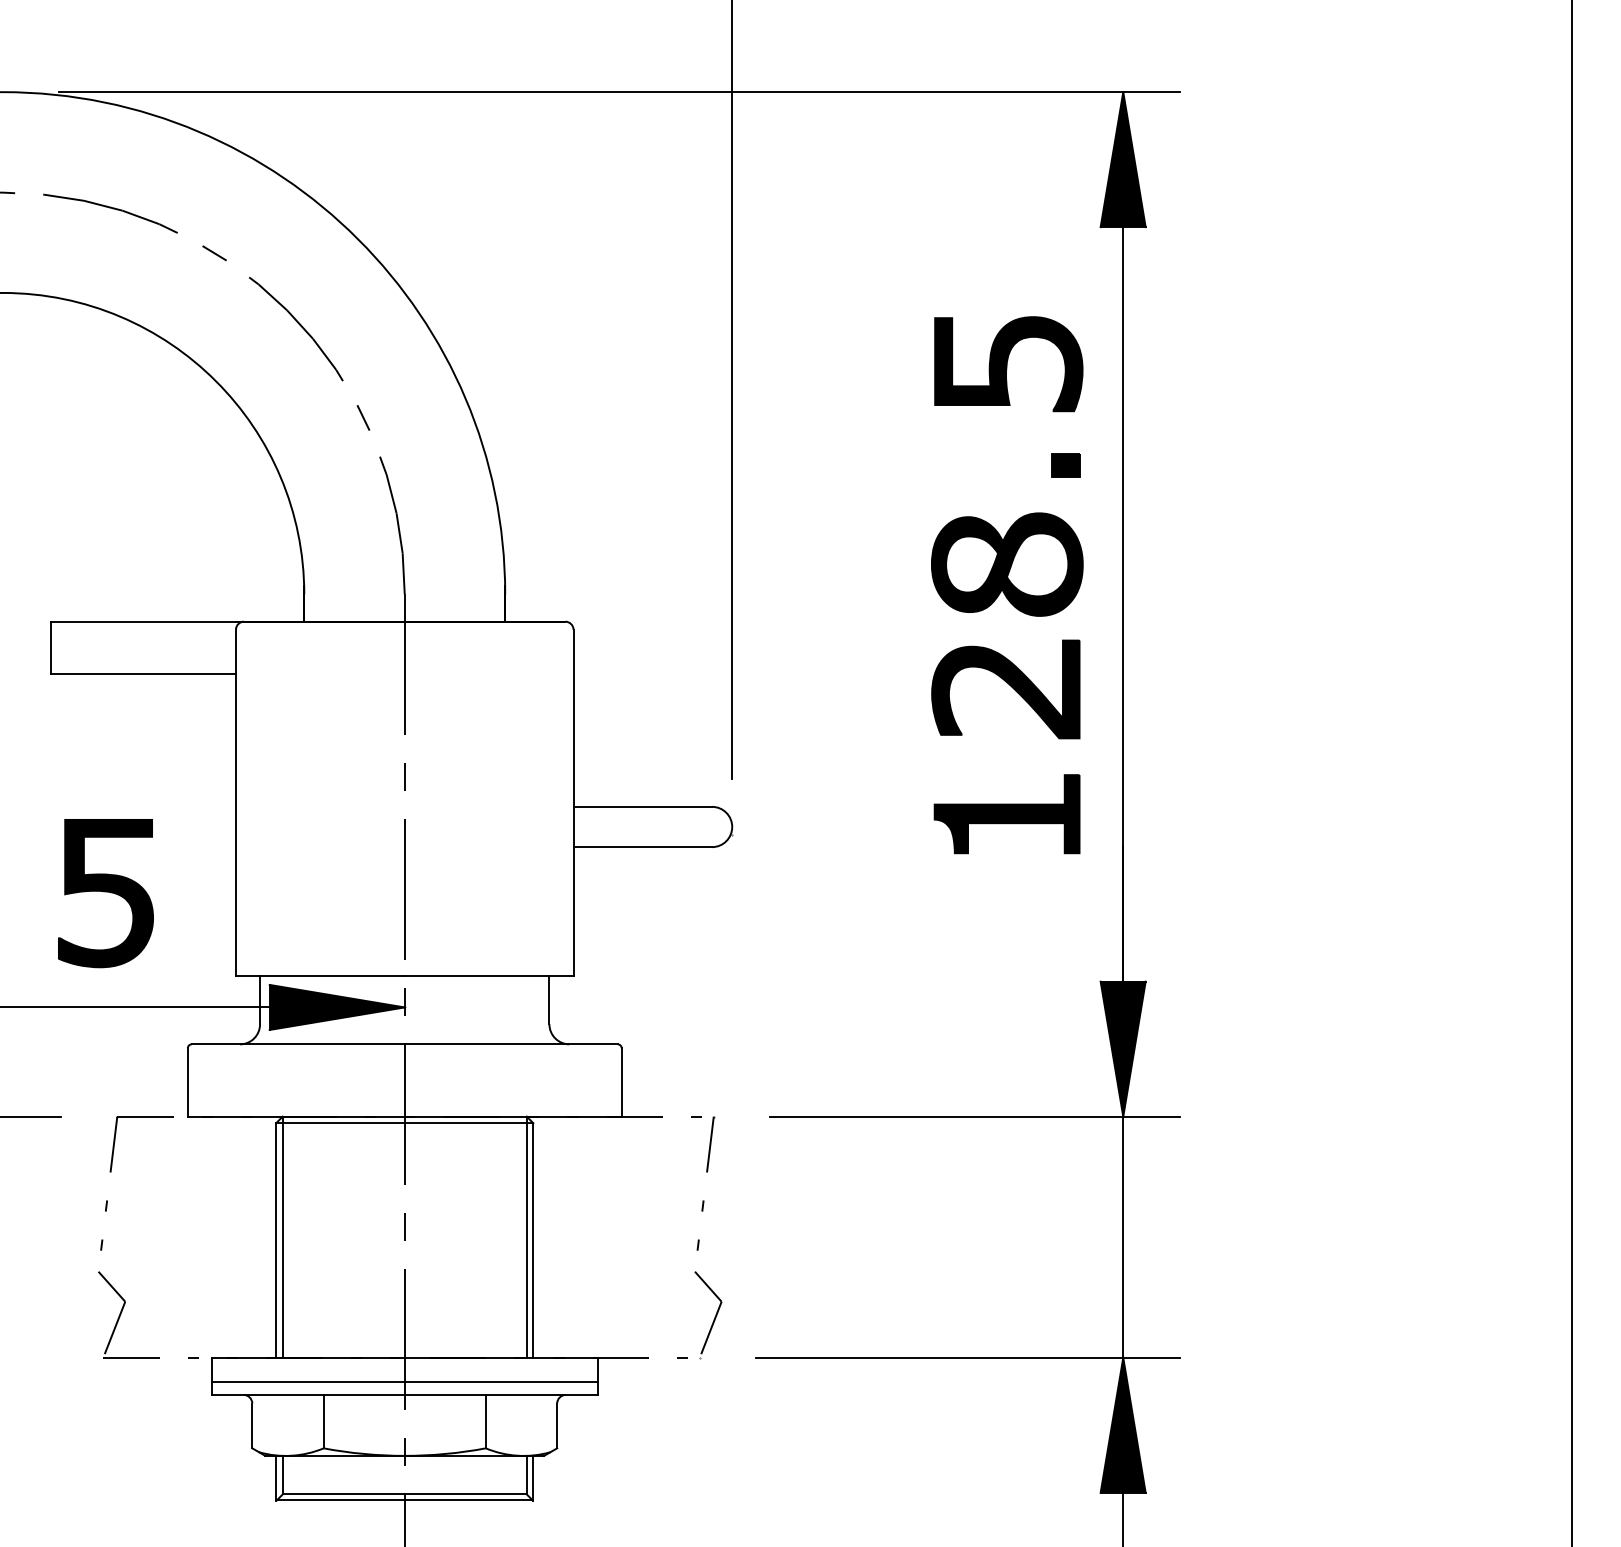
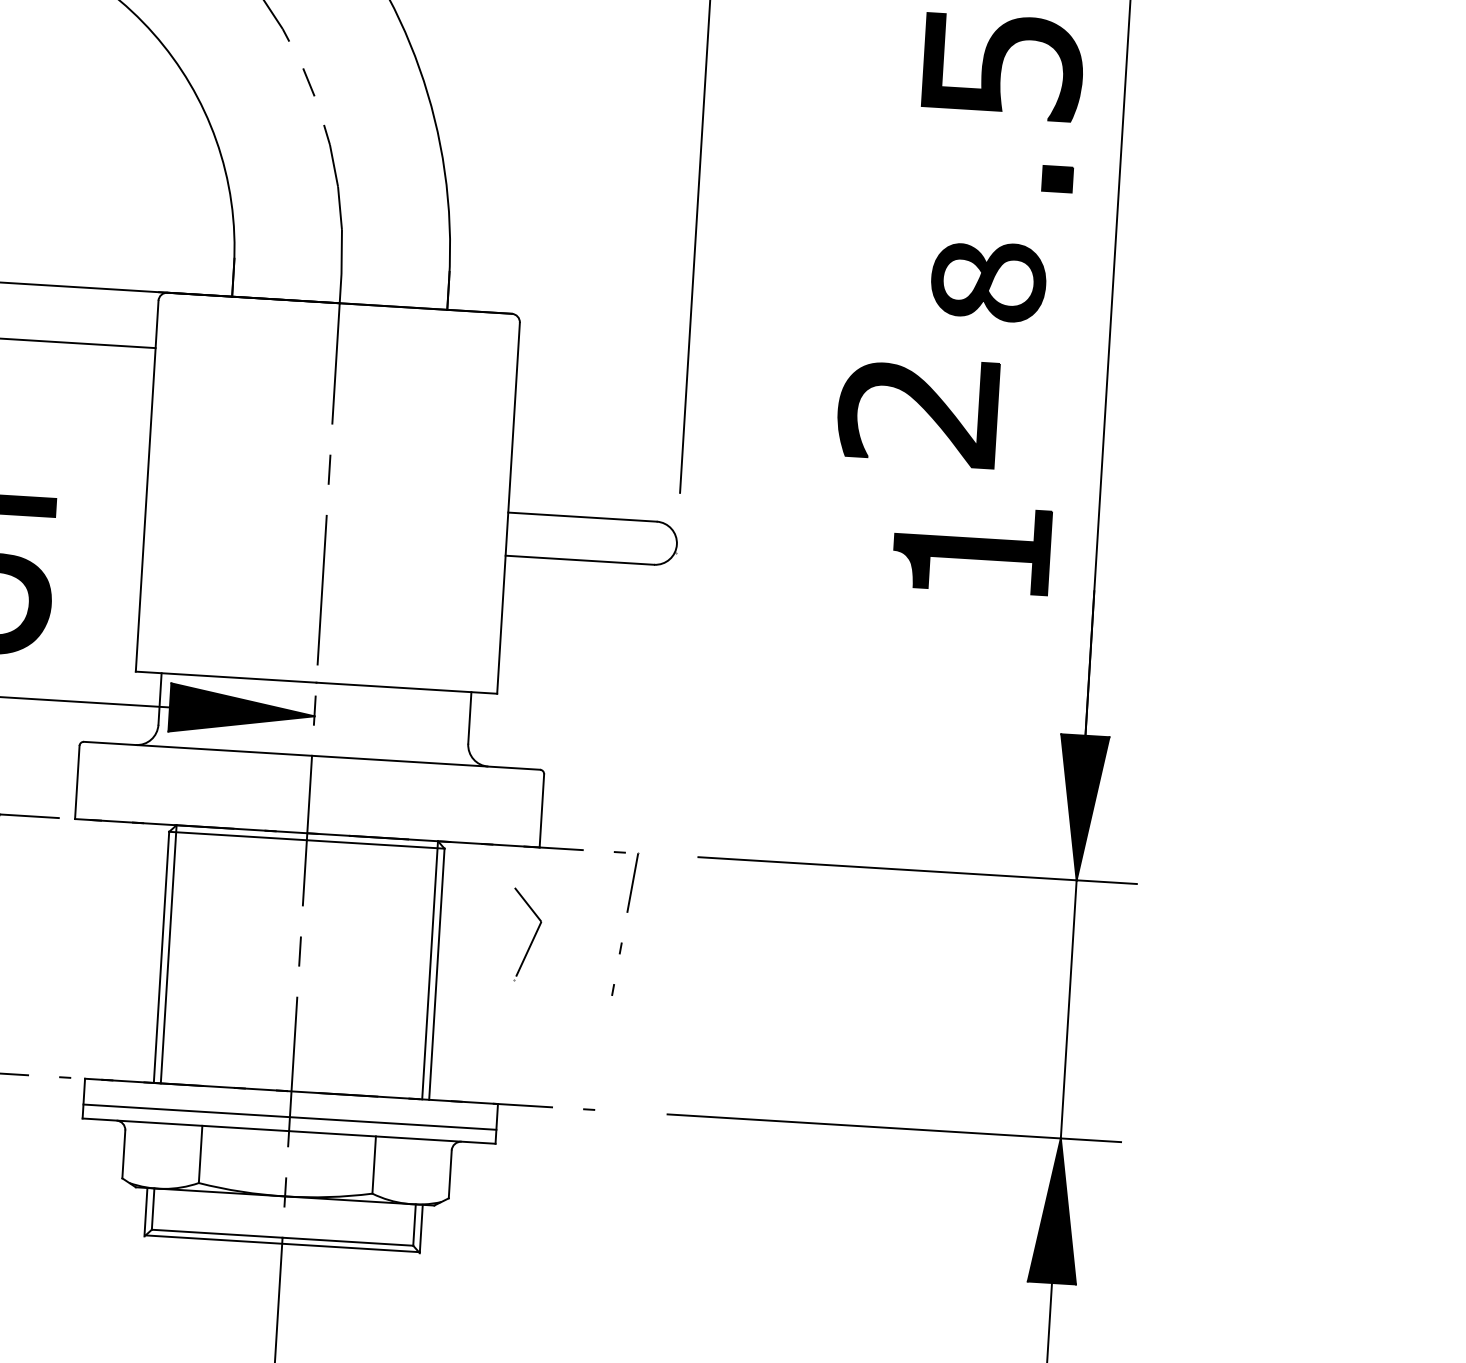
part: (1007, 564) -> (988, 281), size x0.7
part: (1005, 689) -> (917, 411), moved
part: (714, 1316) -> (532, 937), moved

